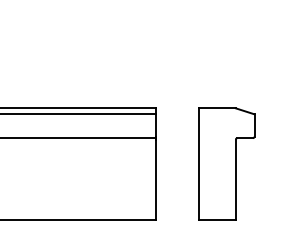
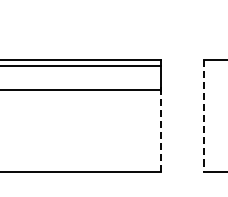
line: (198, 164) -> (204, 116), solid -> dashed
line: (155, 179) -> (160, 131), solid -> dashed

